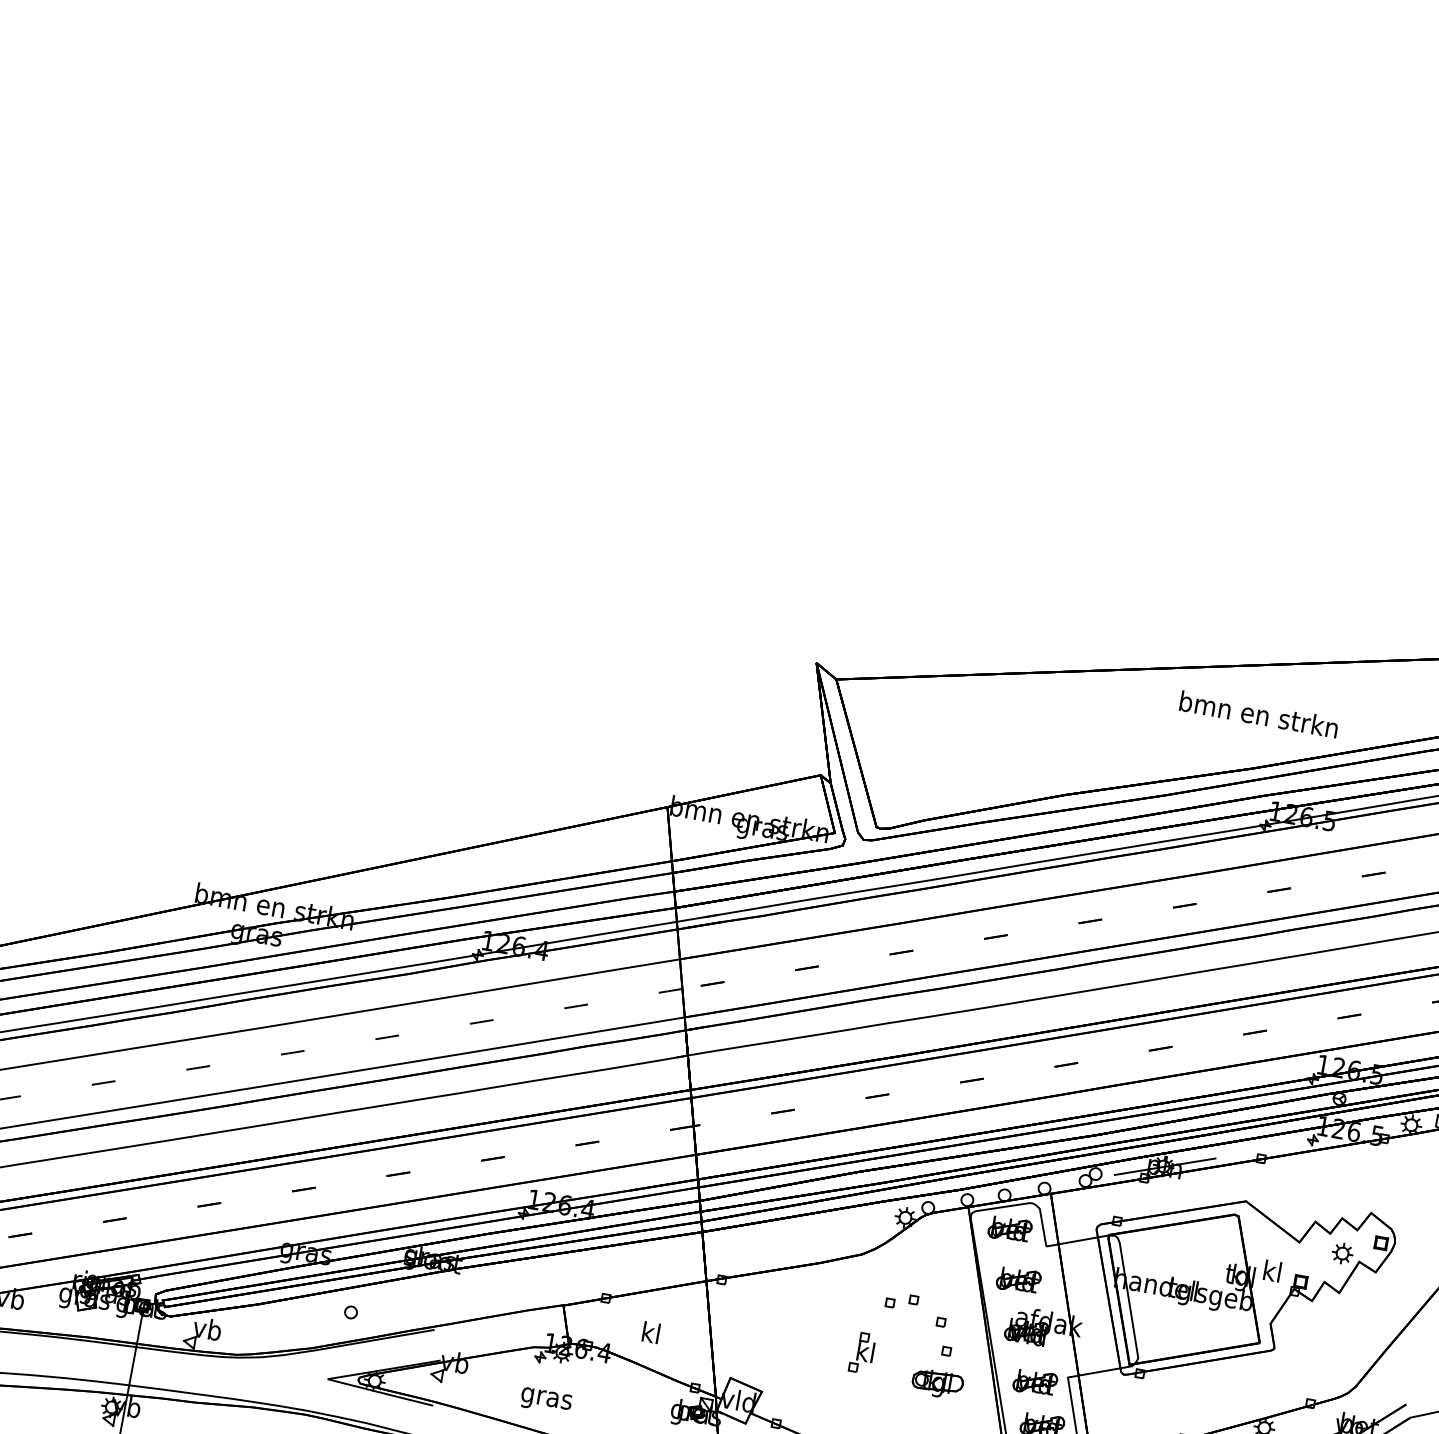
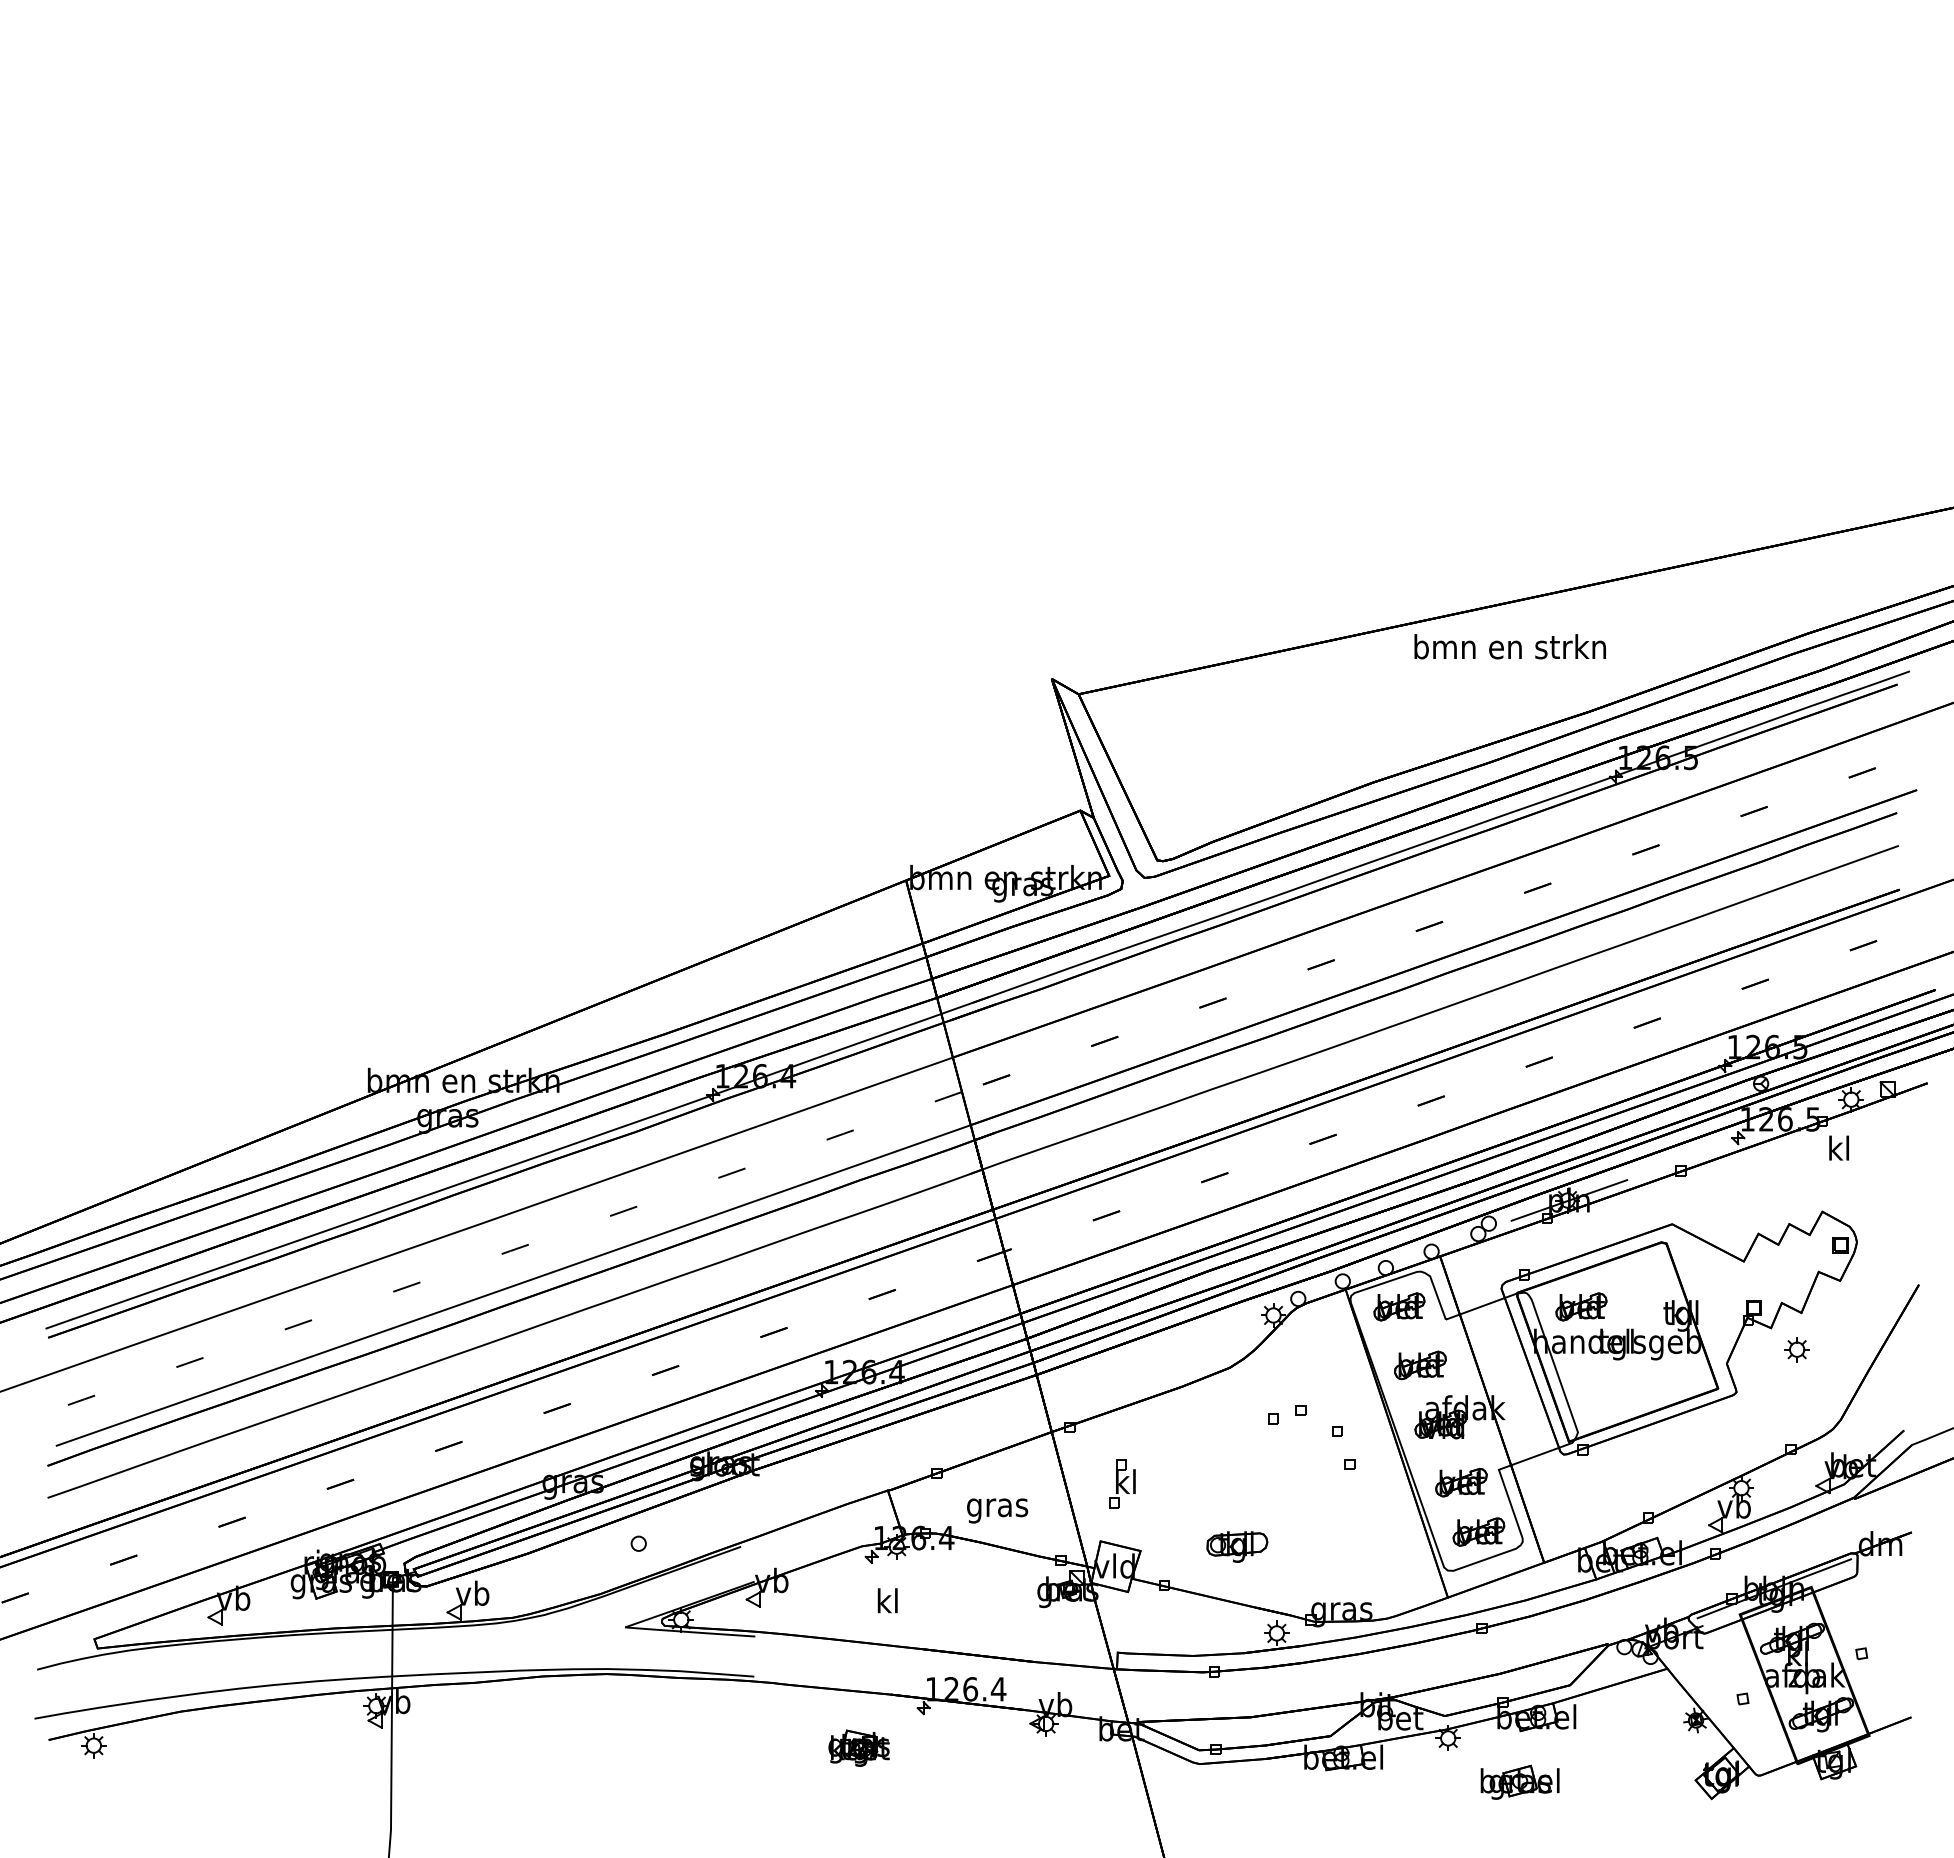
text: (1258, 714) -> (1509, 646), moved
part: (1342, 1253) -> (1796, 1349), moved
part: (1159, 1255) -> (1581, 1306), added
text: (1272, 1270) -> (1838, 1147), moved
text: (650, 1335) -> (997, 1507), kl -> gras
part: (862, 1352) -> (1122, 1483), moved
part: (937, 1383) -> (1237, 1546), moved
text: (546, 1397) -> (887, 1603), gras -> kl

